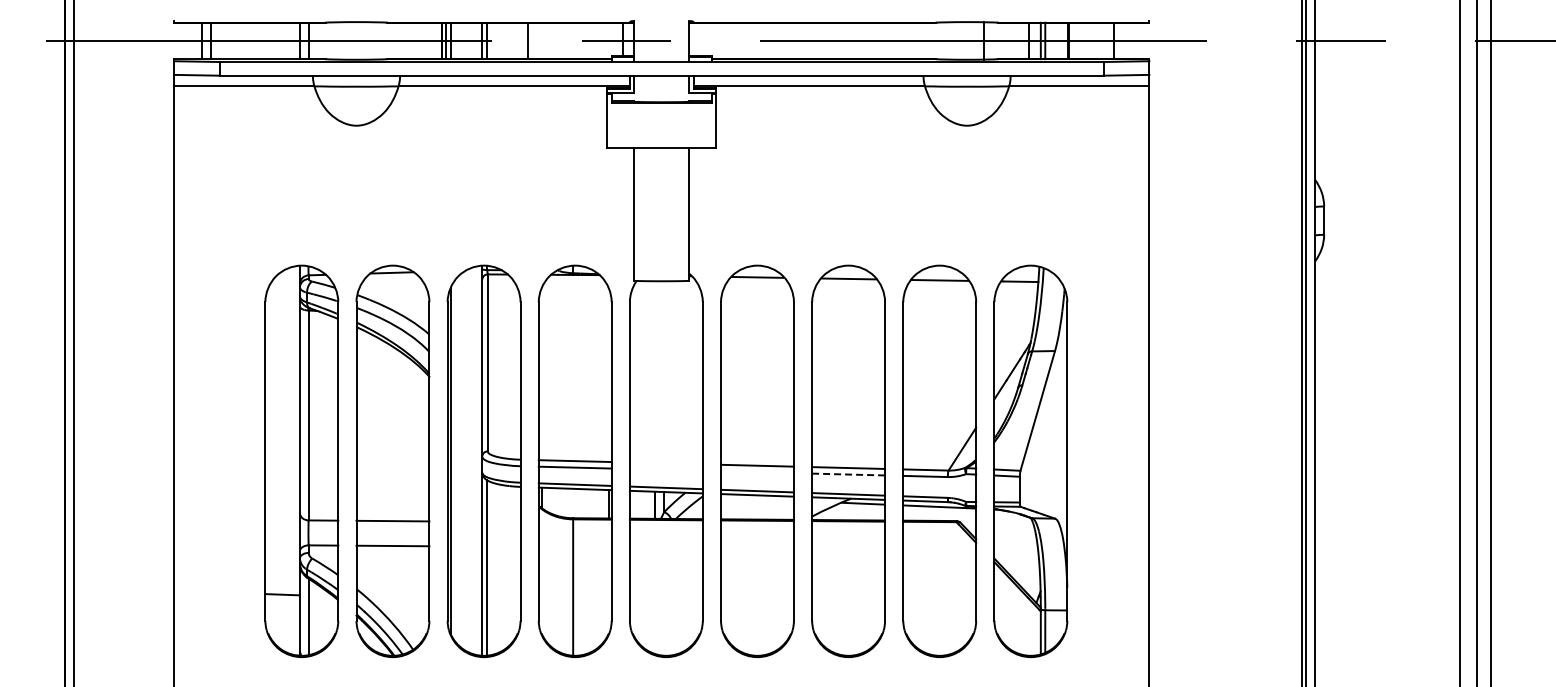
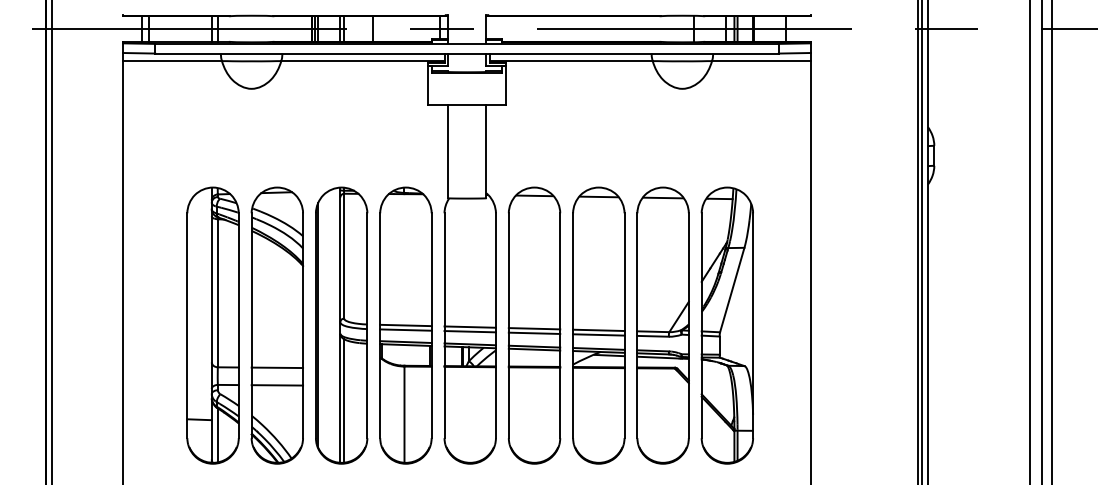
line: (665, 463) -> (469, 327), added
line: (665, 469) -> (469, 331), added
line: (757, 472) -> (534, 333), added
line: (848, 474) -> (598, 334), dashed -> solid

